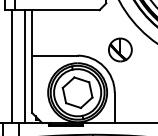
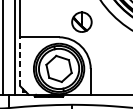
part: (120, 49) -> (81, 21), moved
line: (32, 84) -> (20, 61), solid -> dashed

